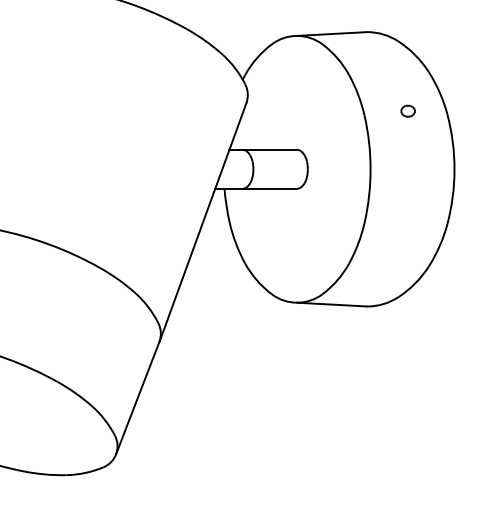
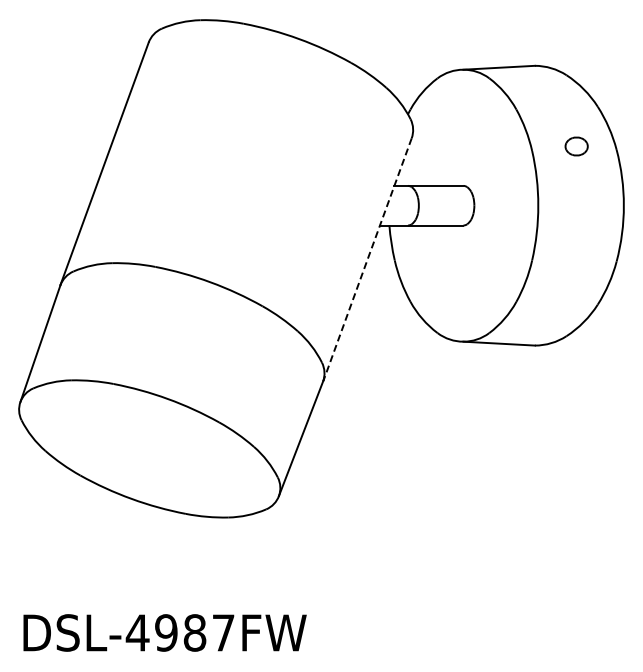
part: (408, 111) -> (576, 146), size x1.6
line: (203, 223) -> (367, 260), solid -> dashed

